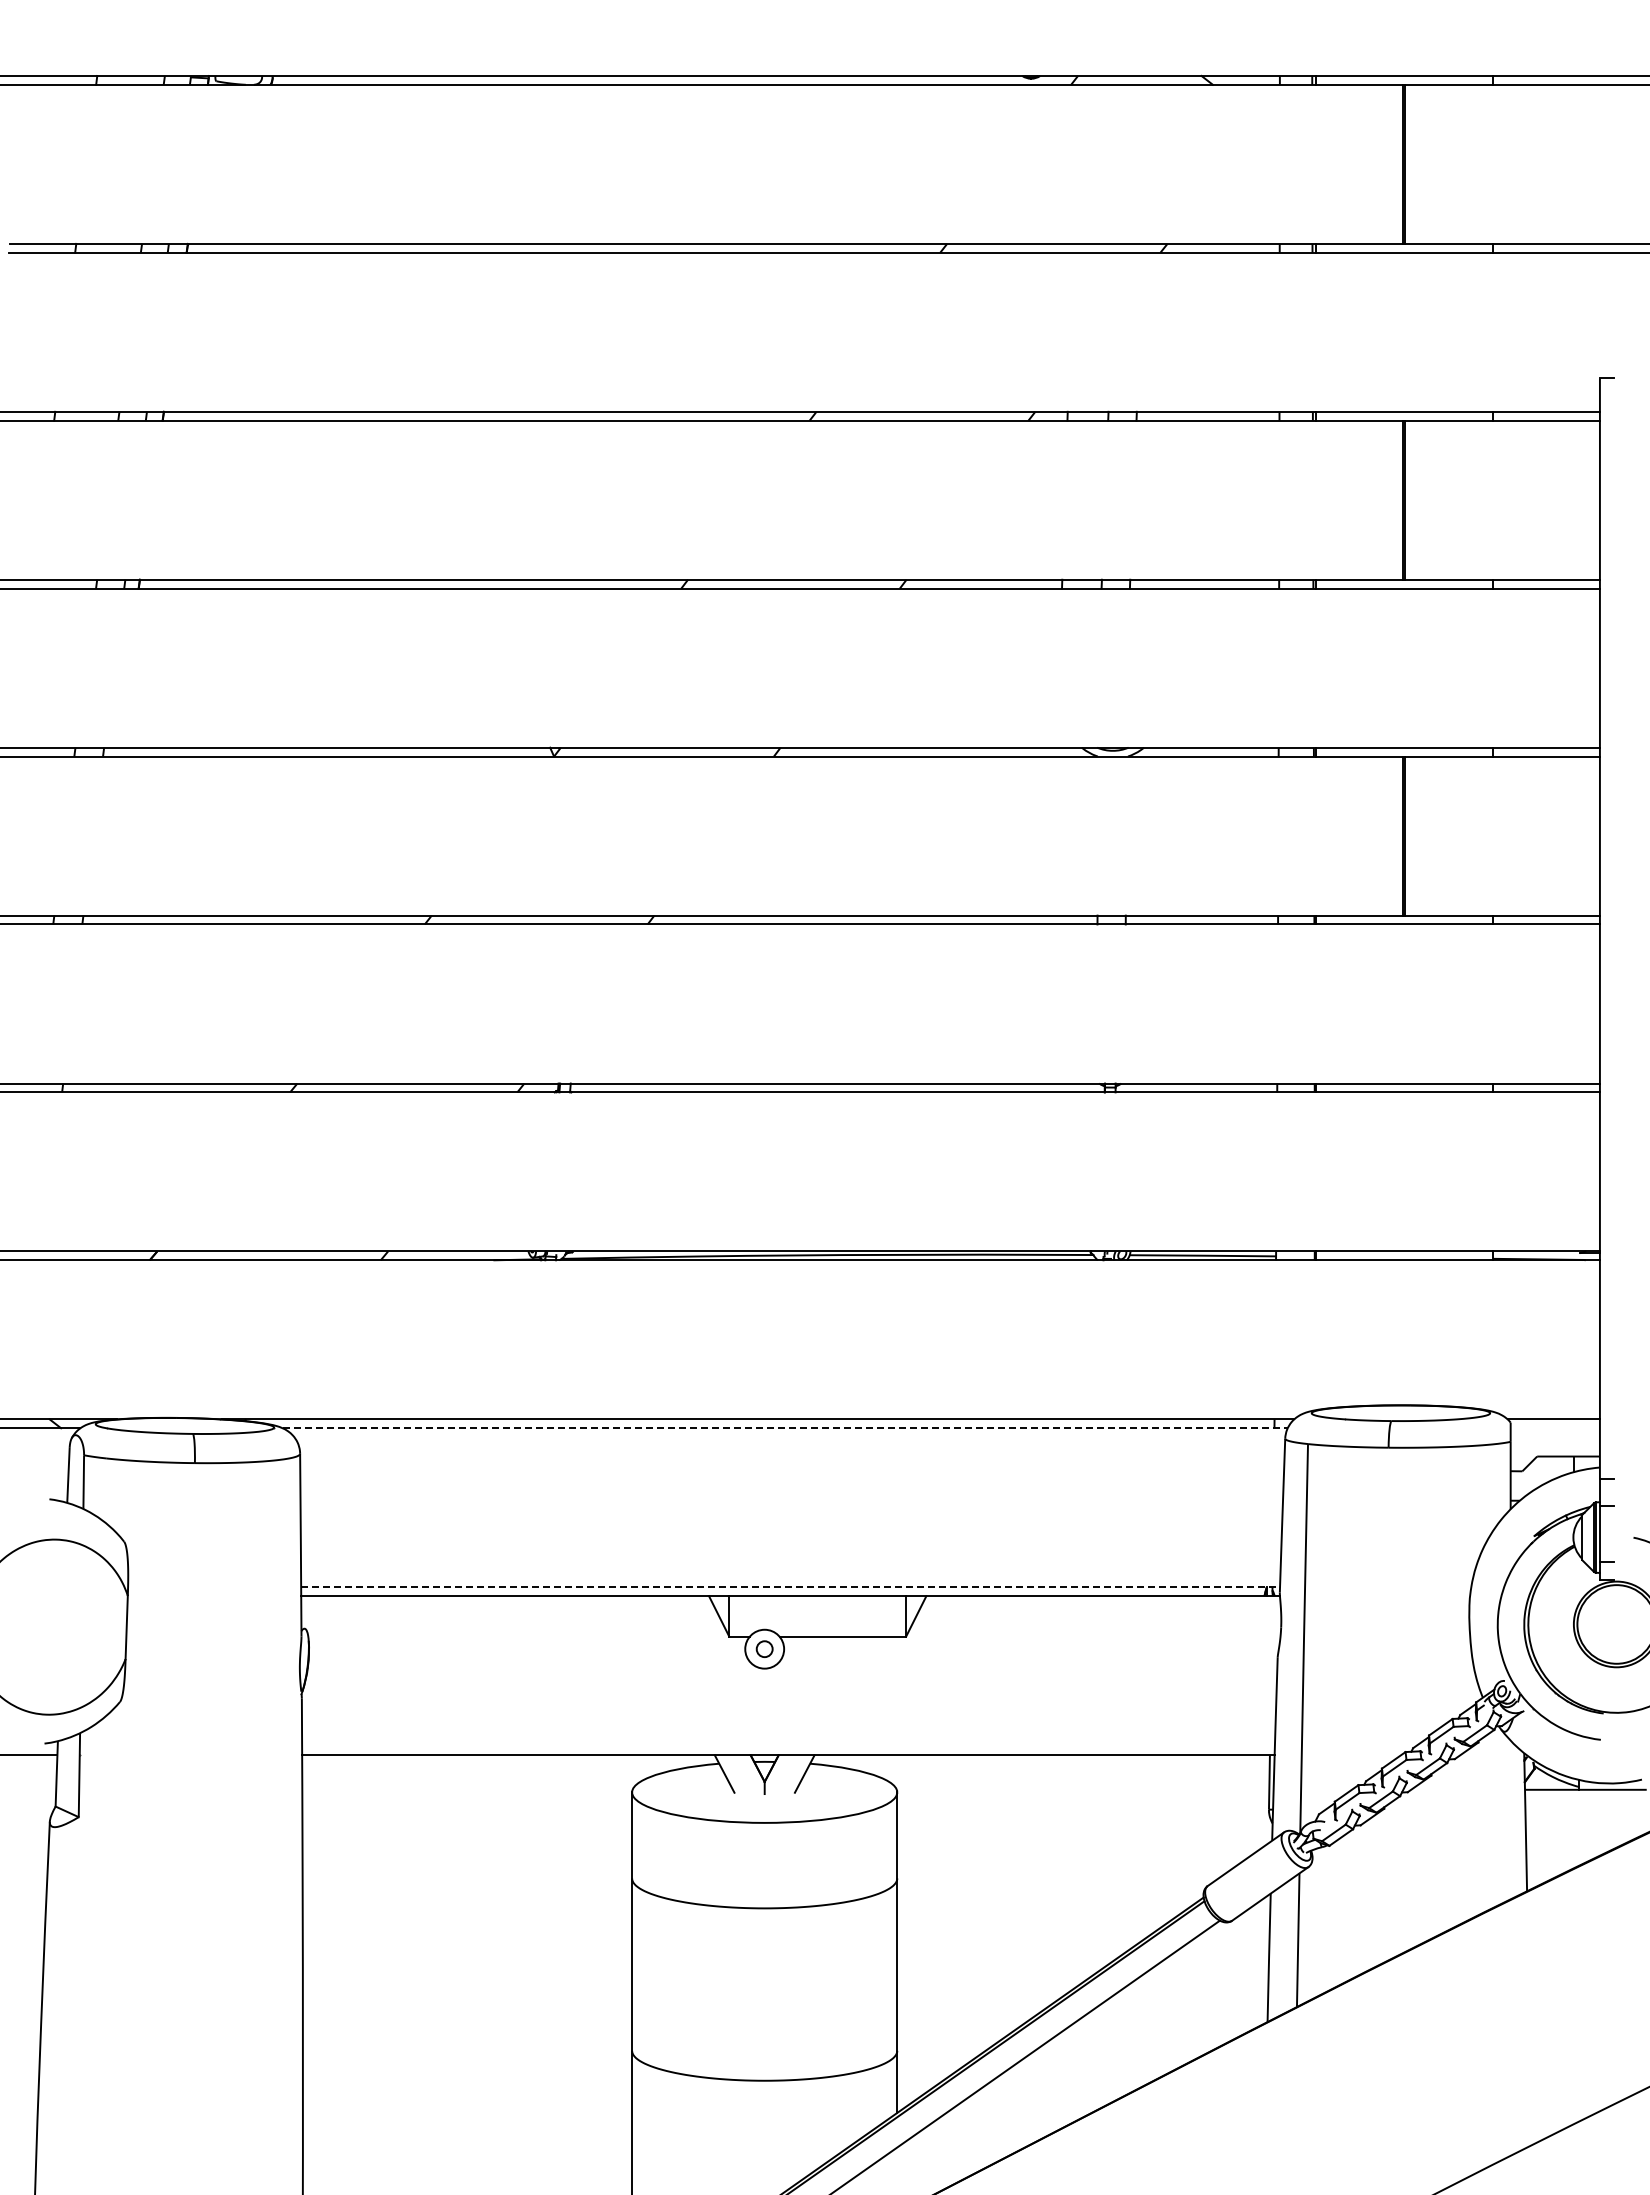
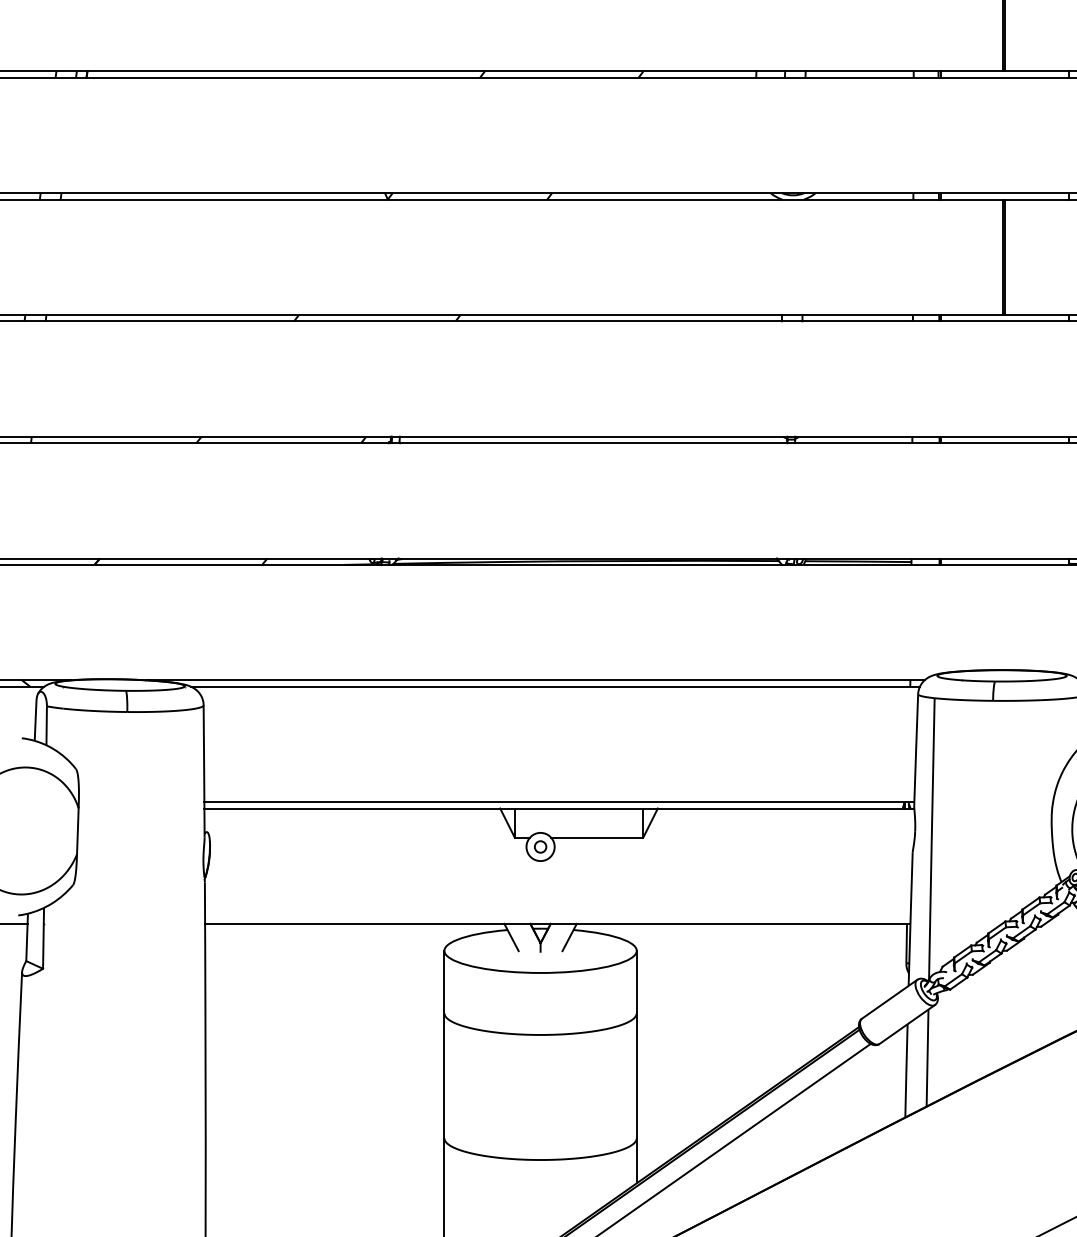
line: (785, 1428) -> (555, 686), dashed -> solid
line: (791, 1587) -> (560, 802), dashed -> solid

